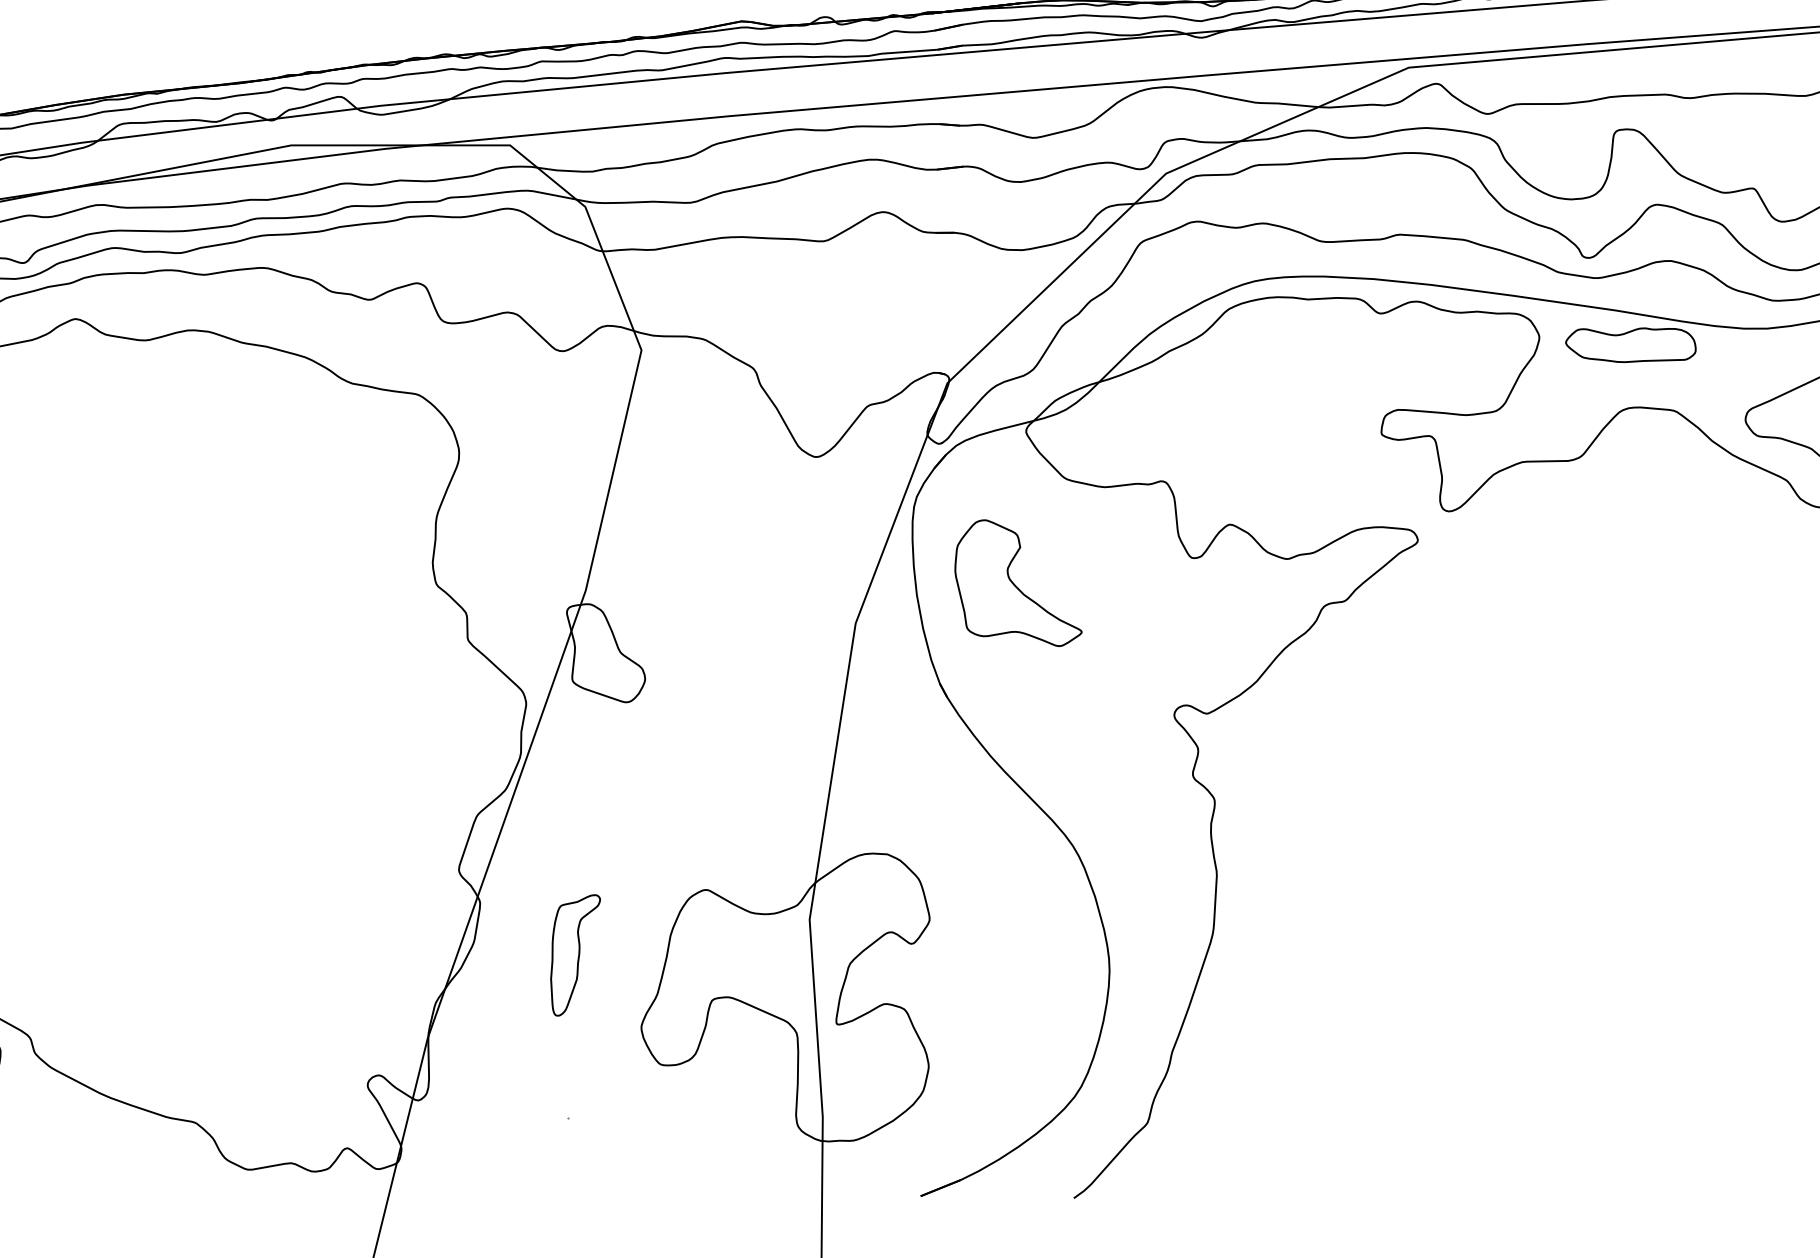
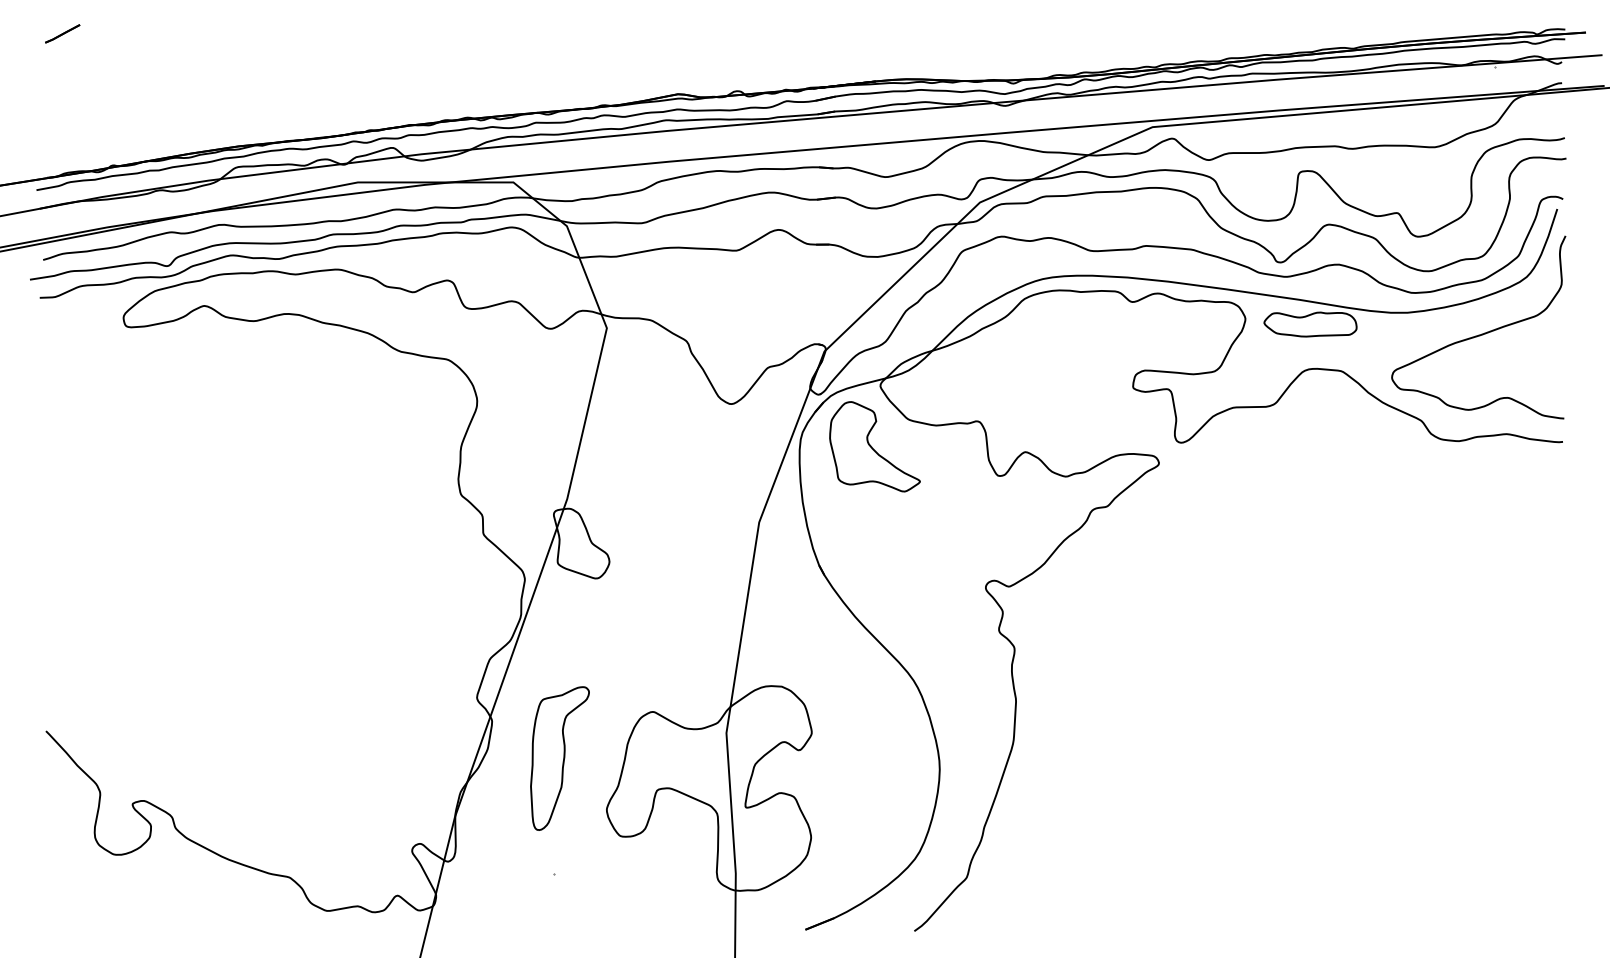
part: (1017, 582) -> (874, 446), moved
part: (574, 955) -> (559, 758), size x1.67

